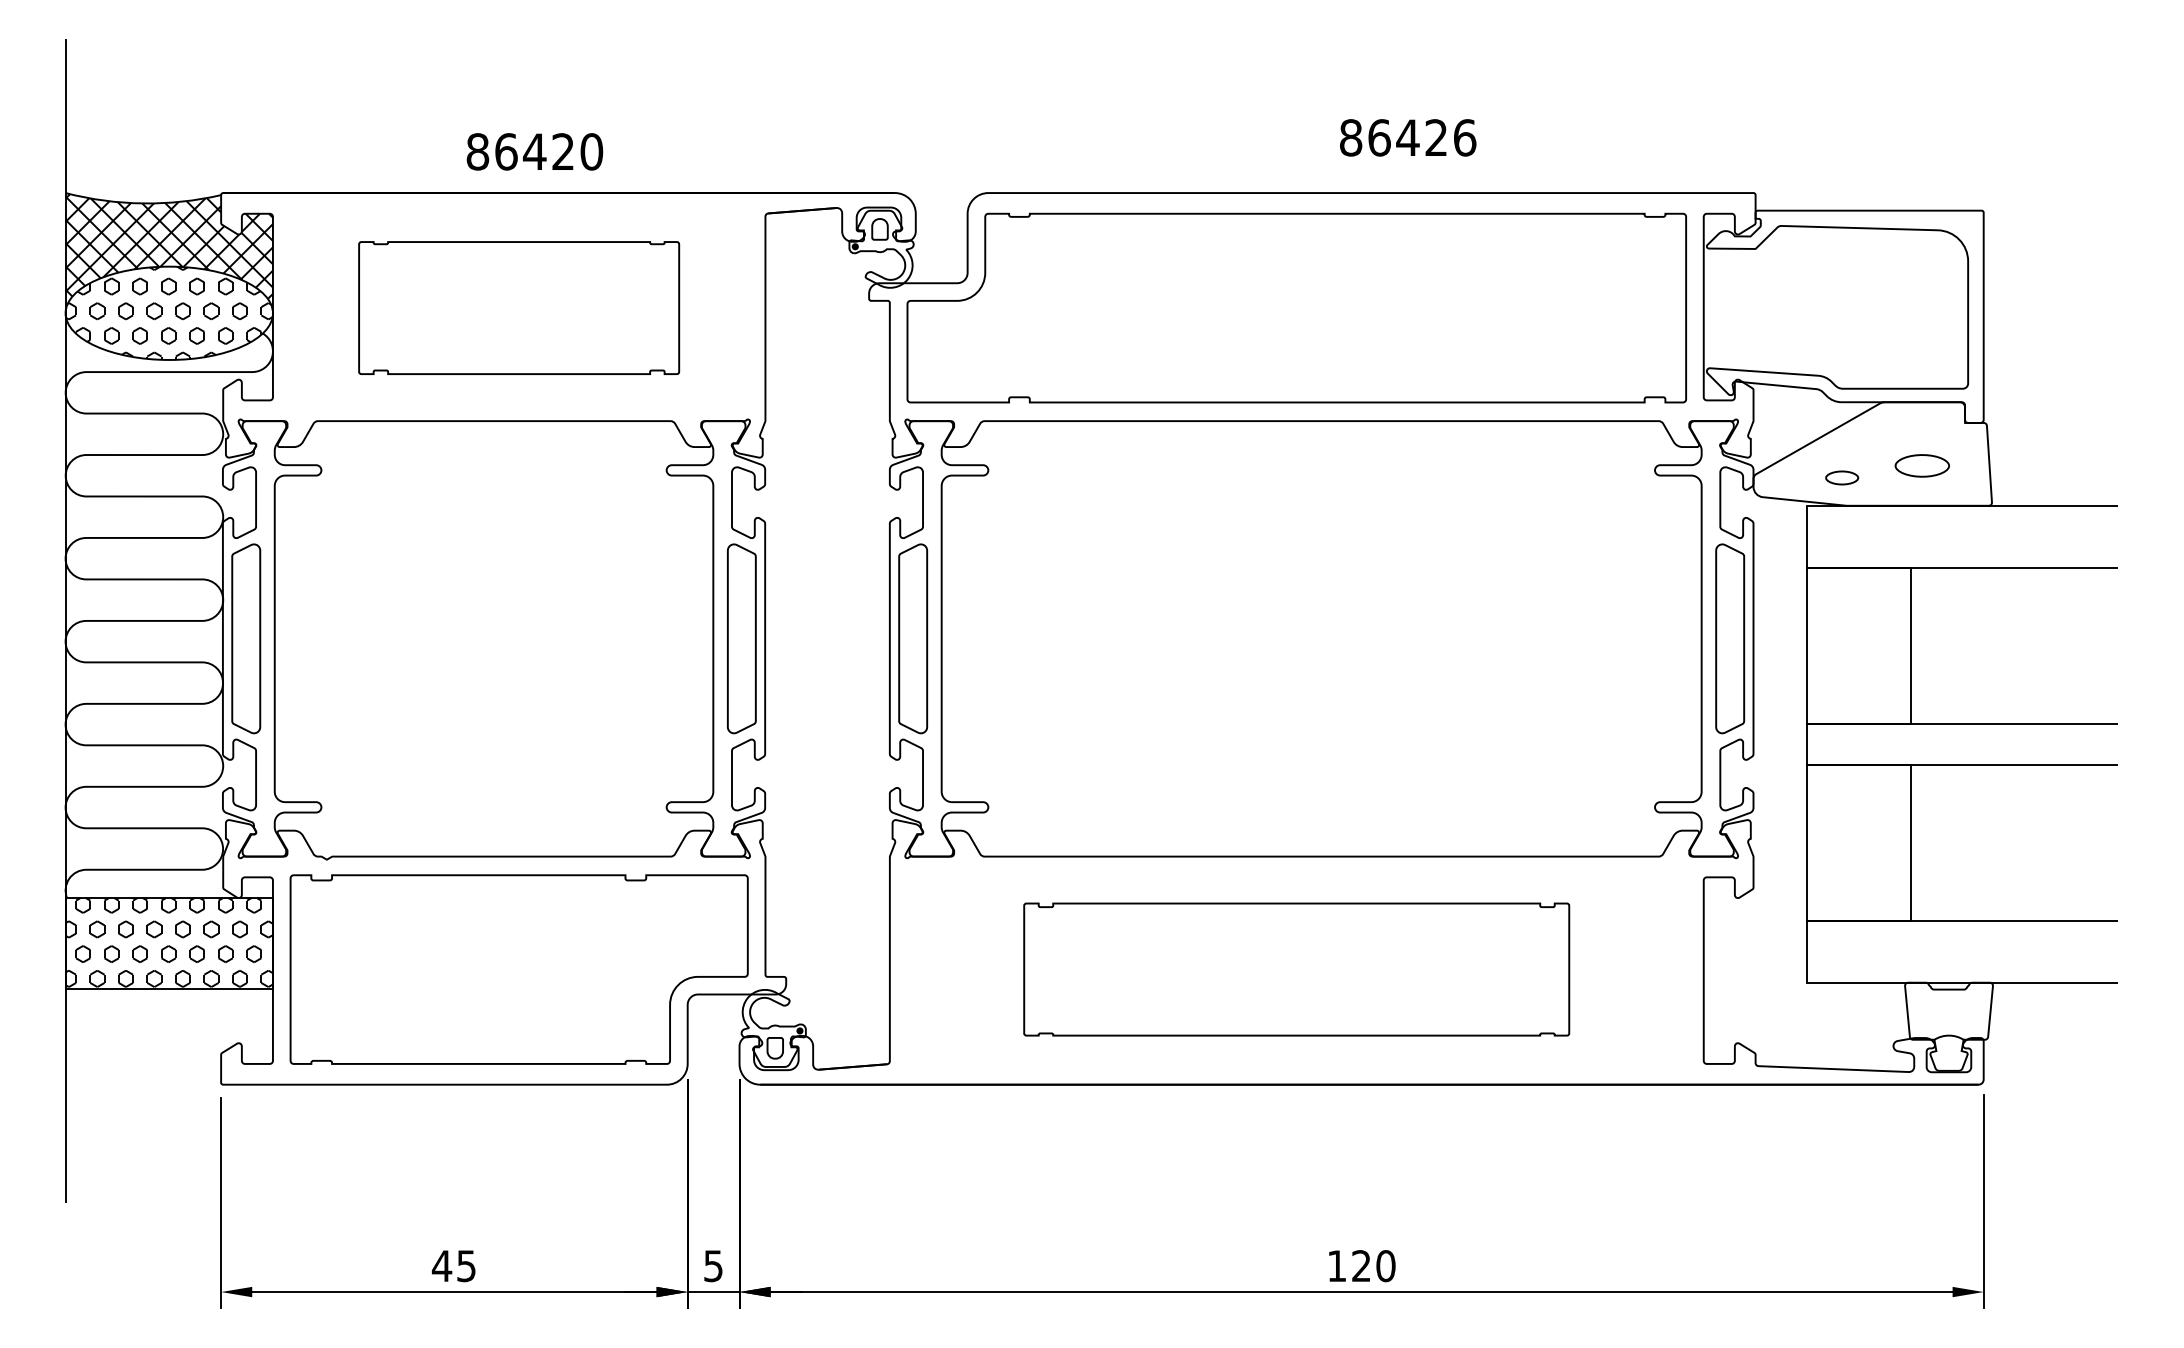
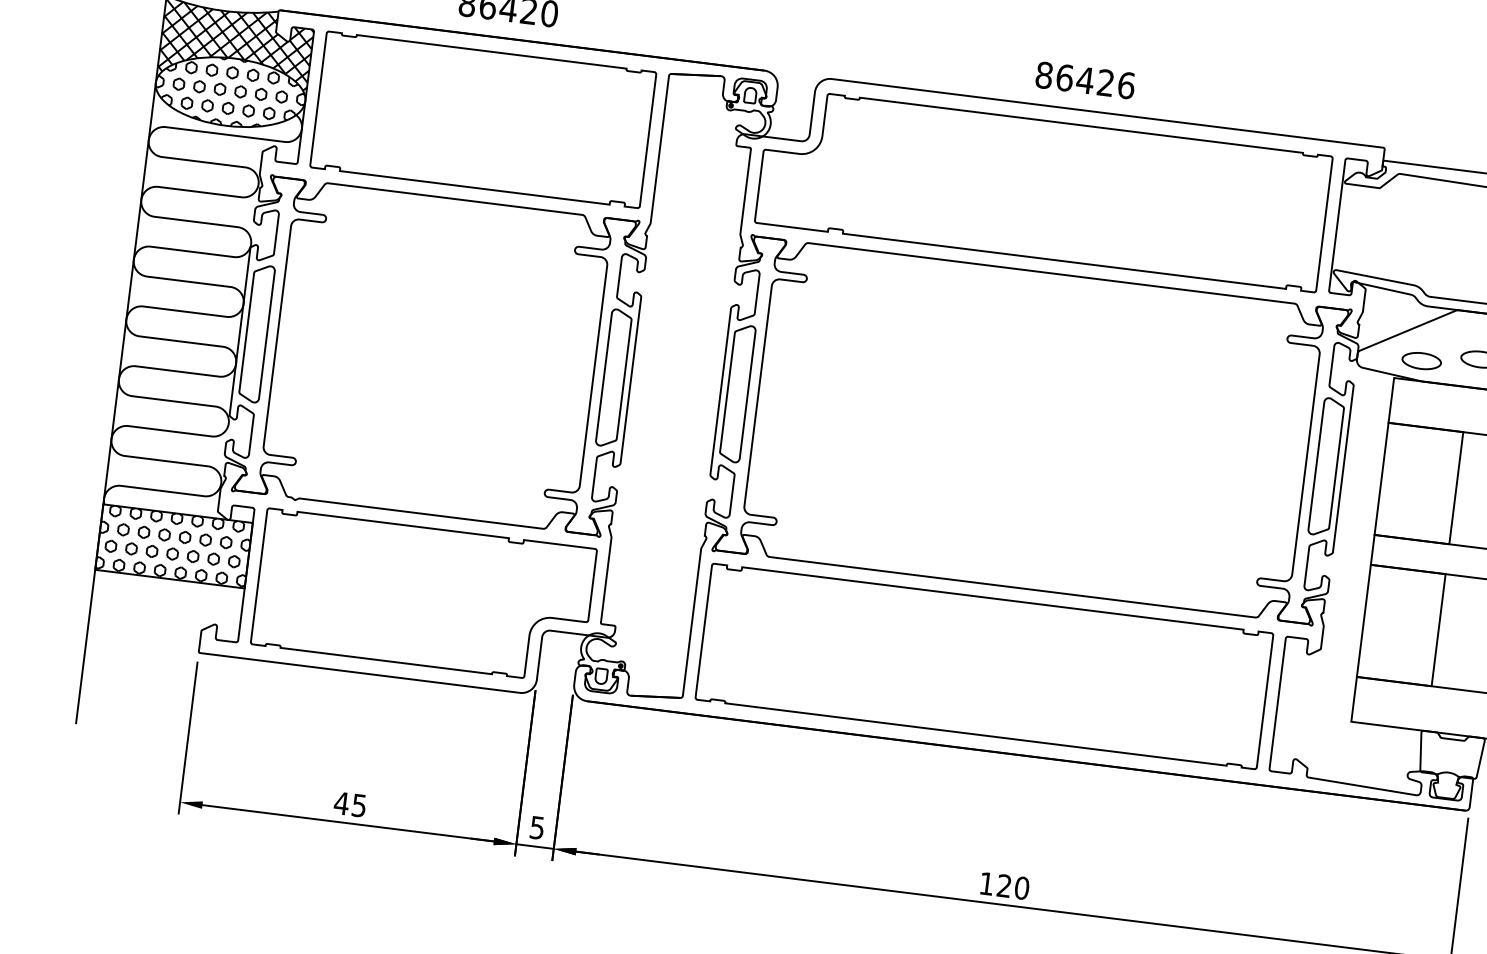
text: (1408, 137) -> (1085, 80), moved
part: (518, 307) -> (482, 119), size x1.43
part: (1841, 477) -> (1421, 360), size x1.67
part: (1296, 969) -> (984, 666), size x1.43

